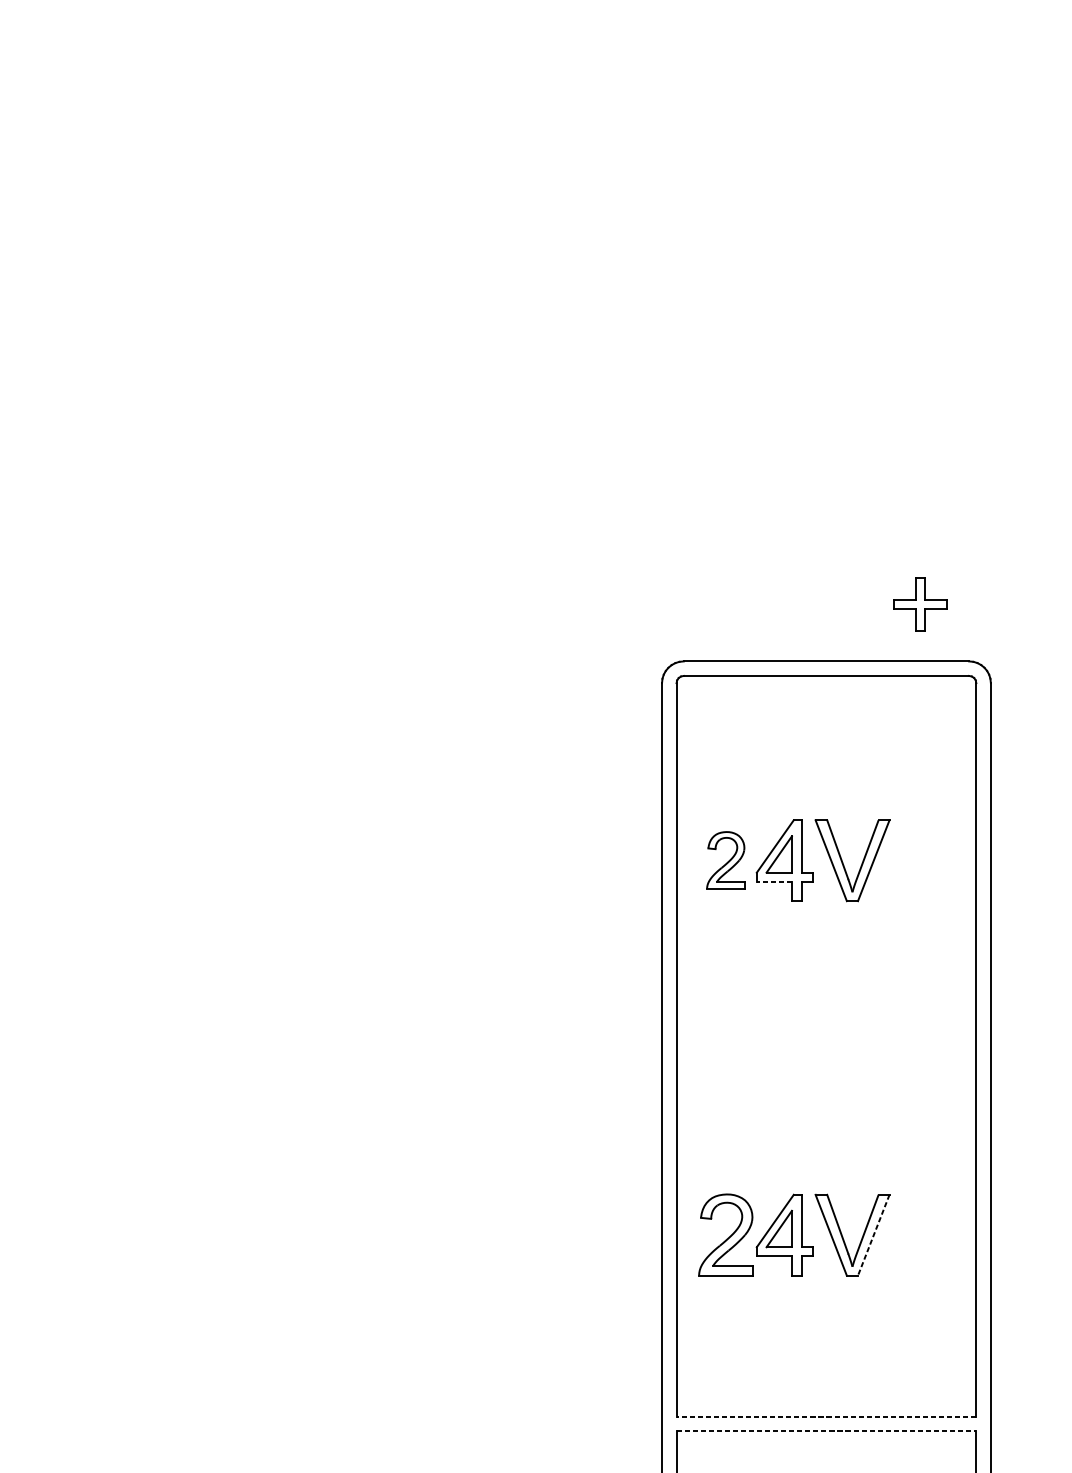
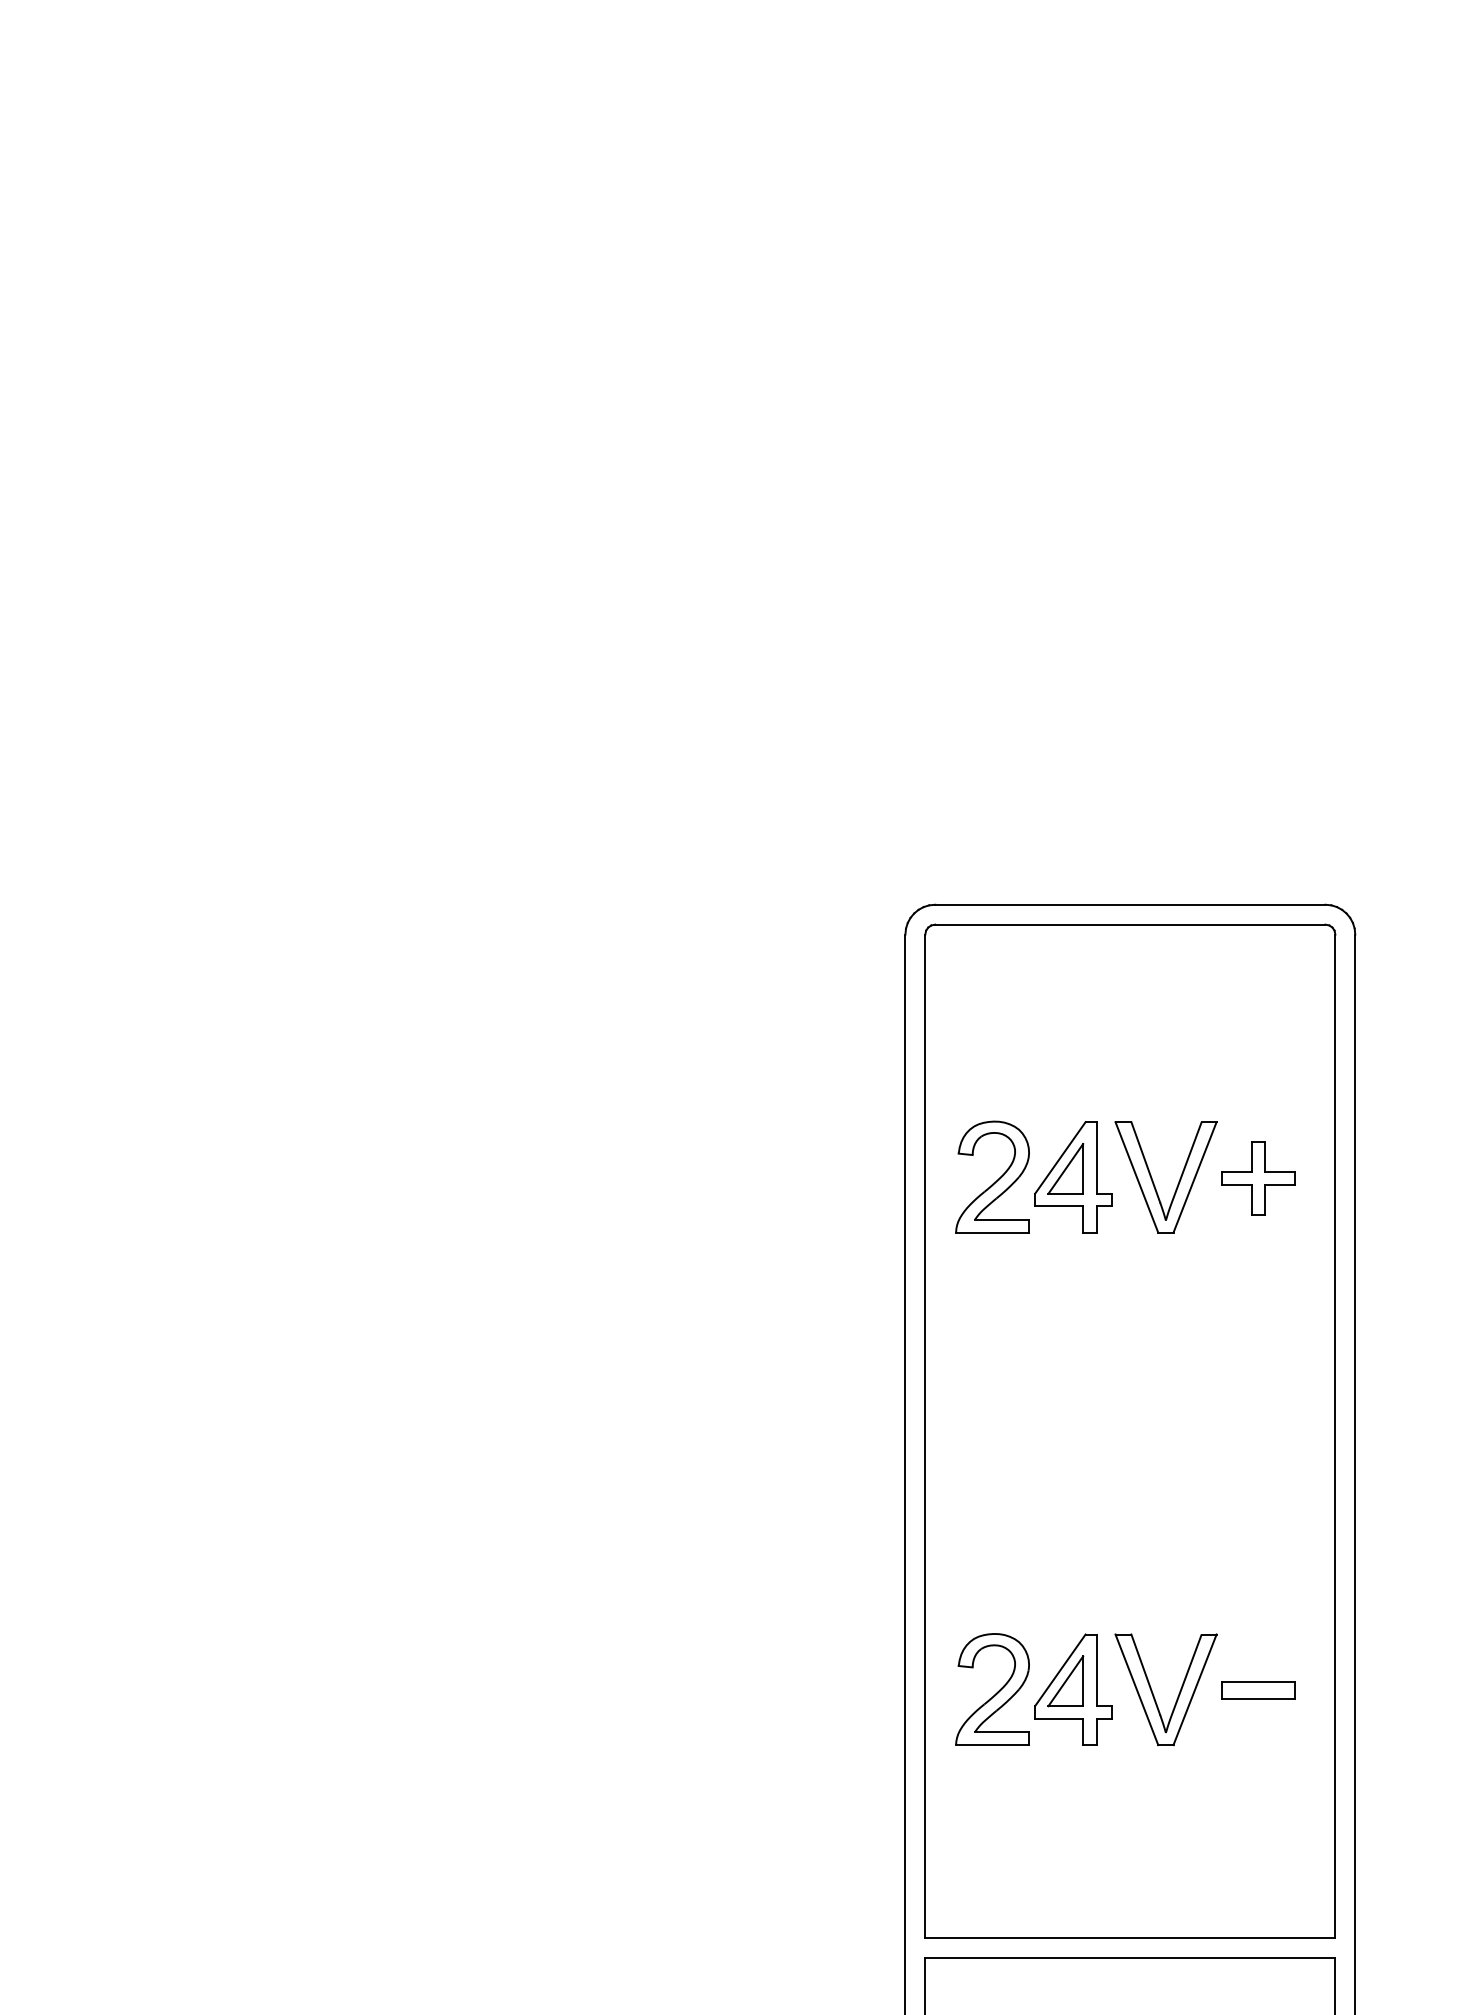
part: (920, 604) -> (1258, 1178), moved
part: (725, 860) -> (992, 1176), size x1.43
line: (773, 881) -> (1058, 1206), dashed -> solid
line: (873, 1235) -> (1194, 1690), dashed -> solid
part: (920, 1235) -> (1258, 1690), added
line: (825, 1417) -> (1129, 1938), dashed -> solid
line: (826, 1431) -> (1130, 1958), dashed -> solid

